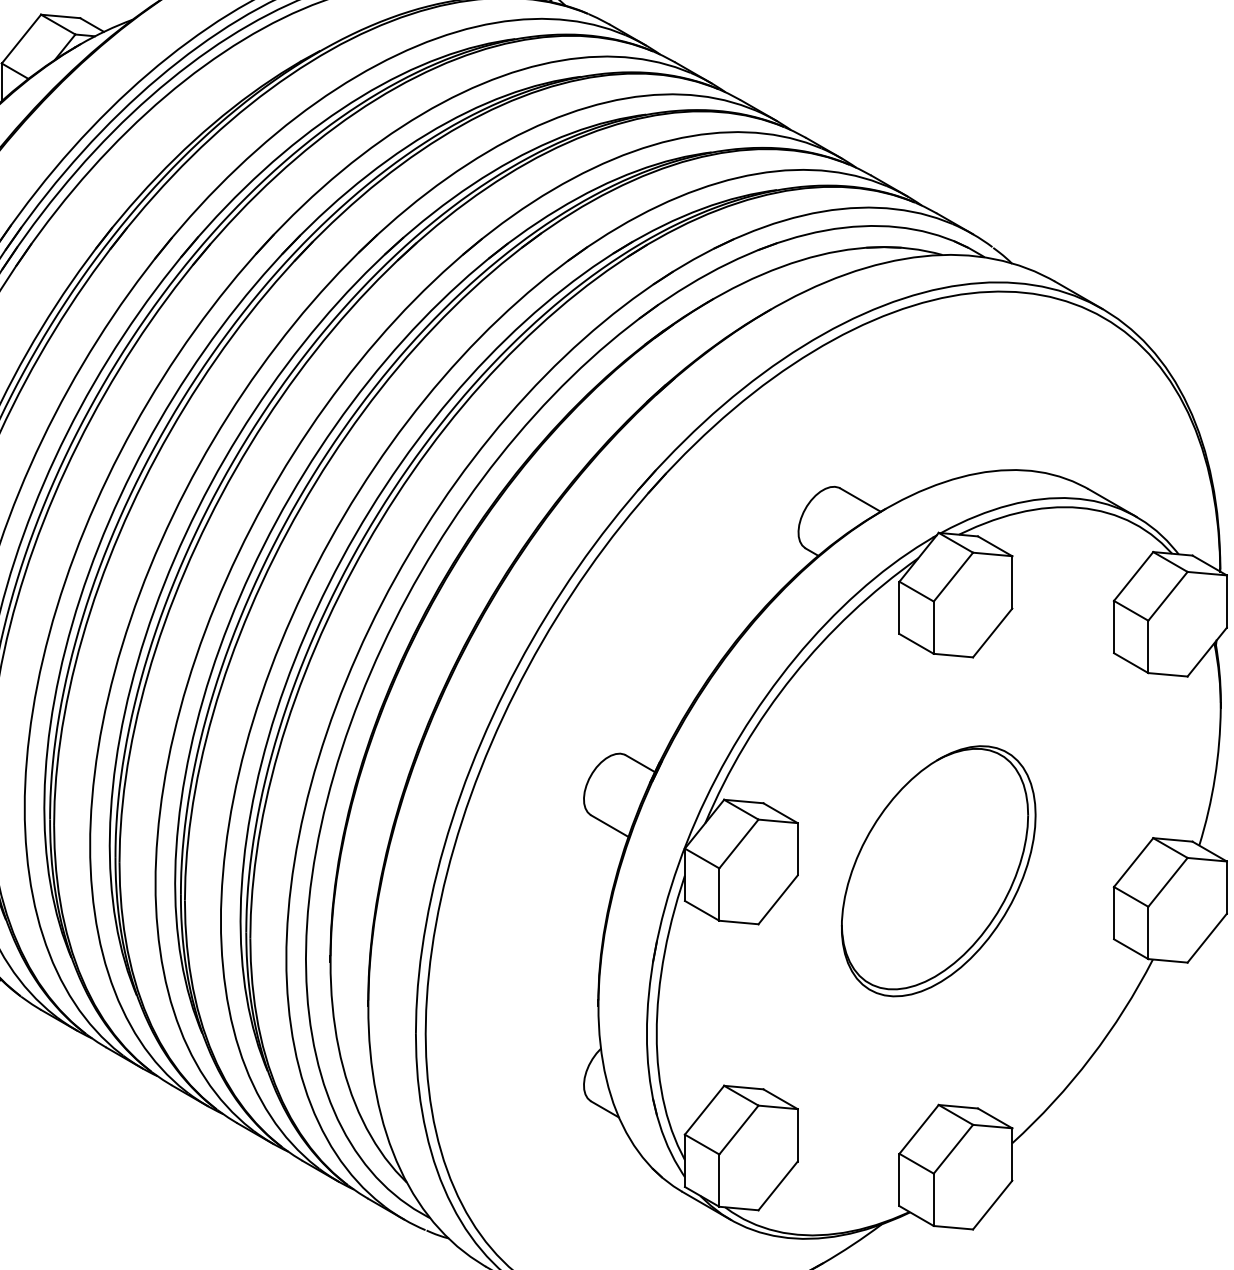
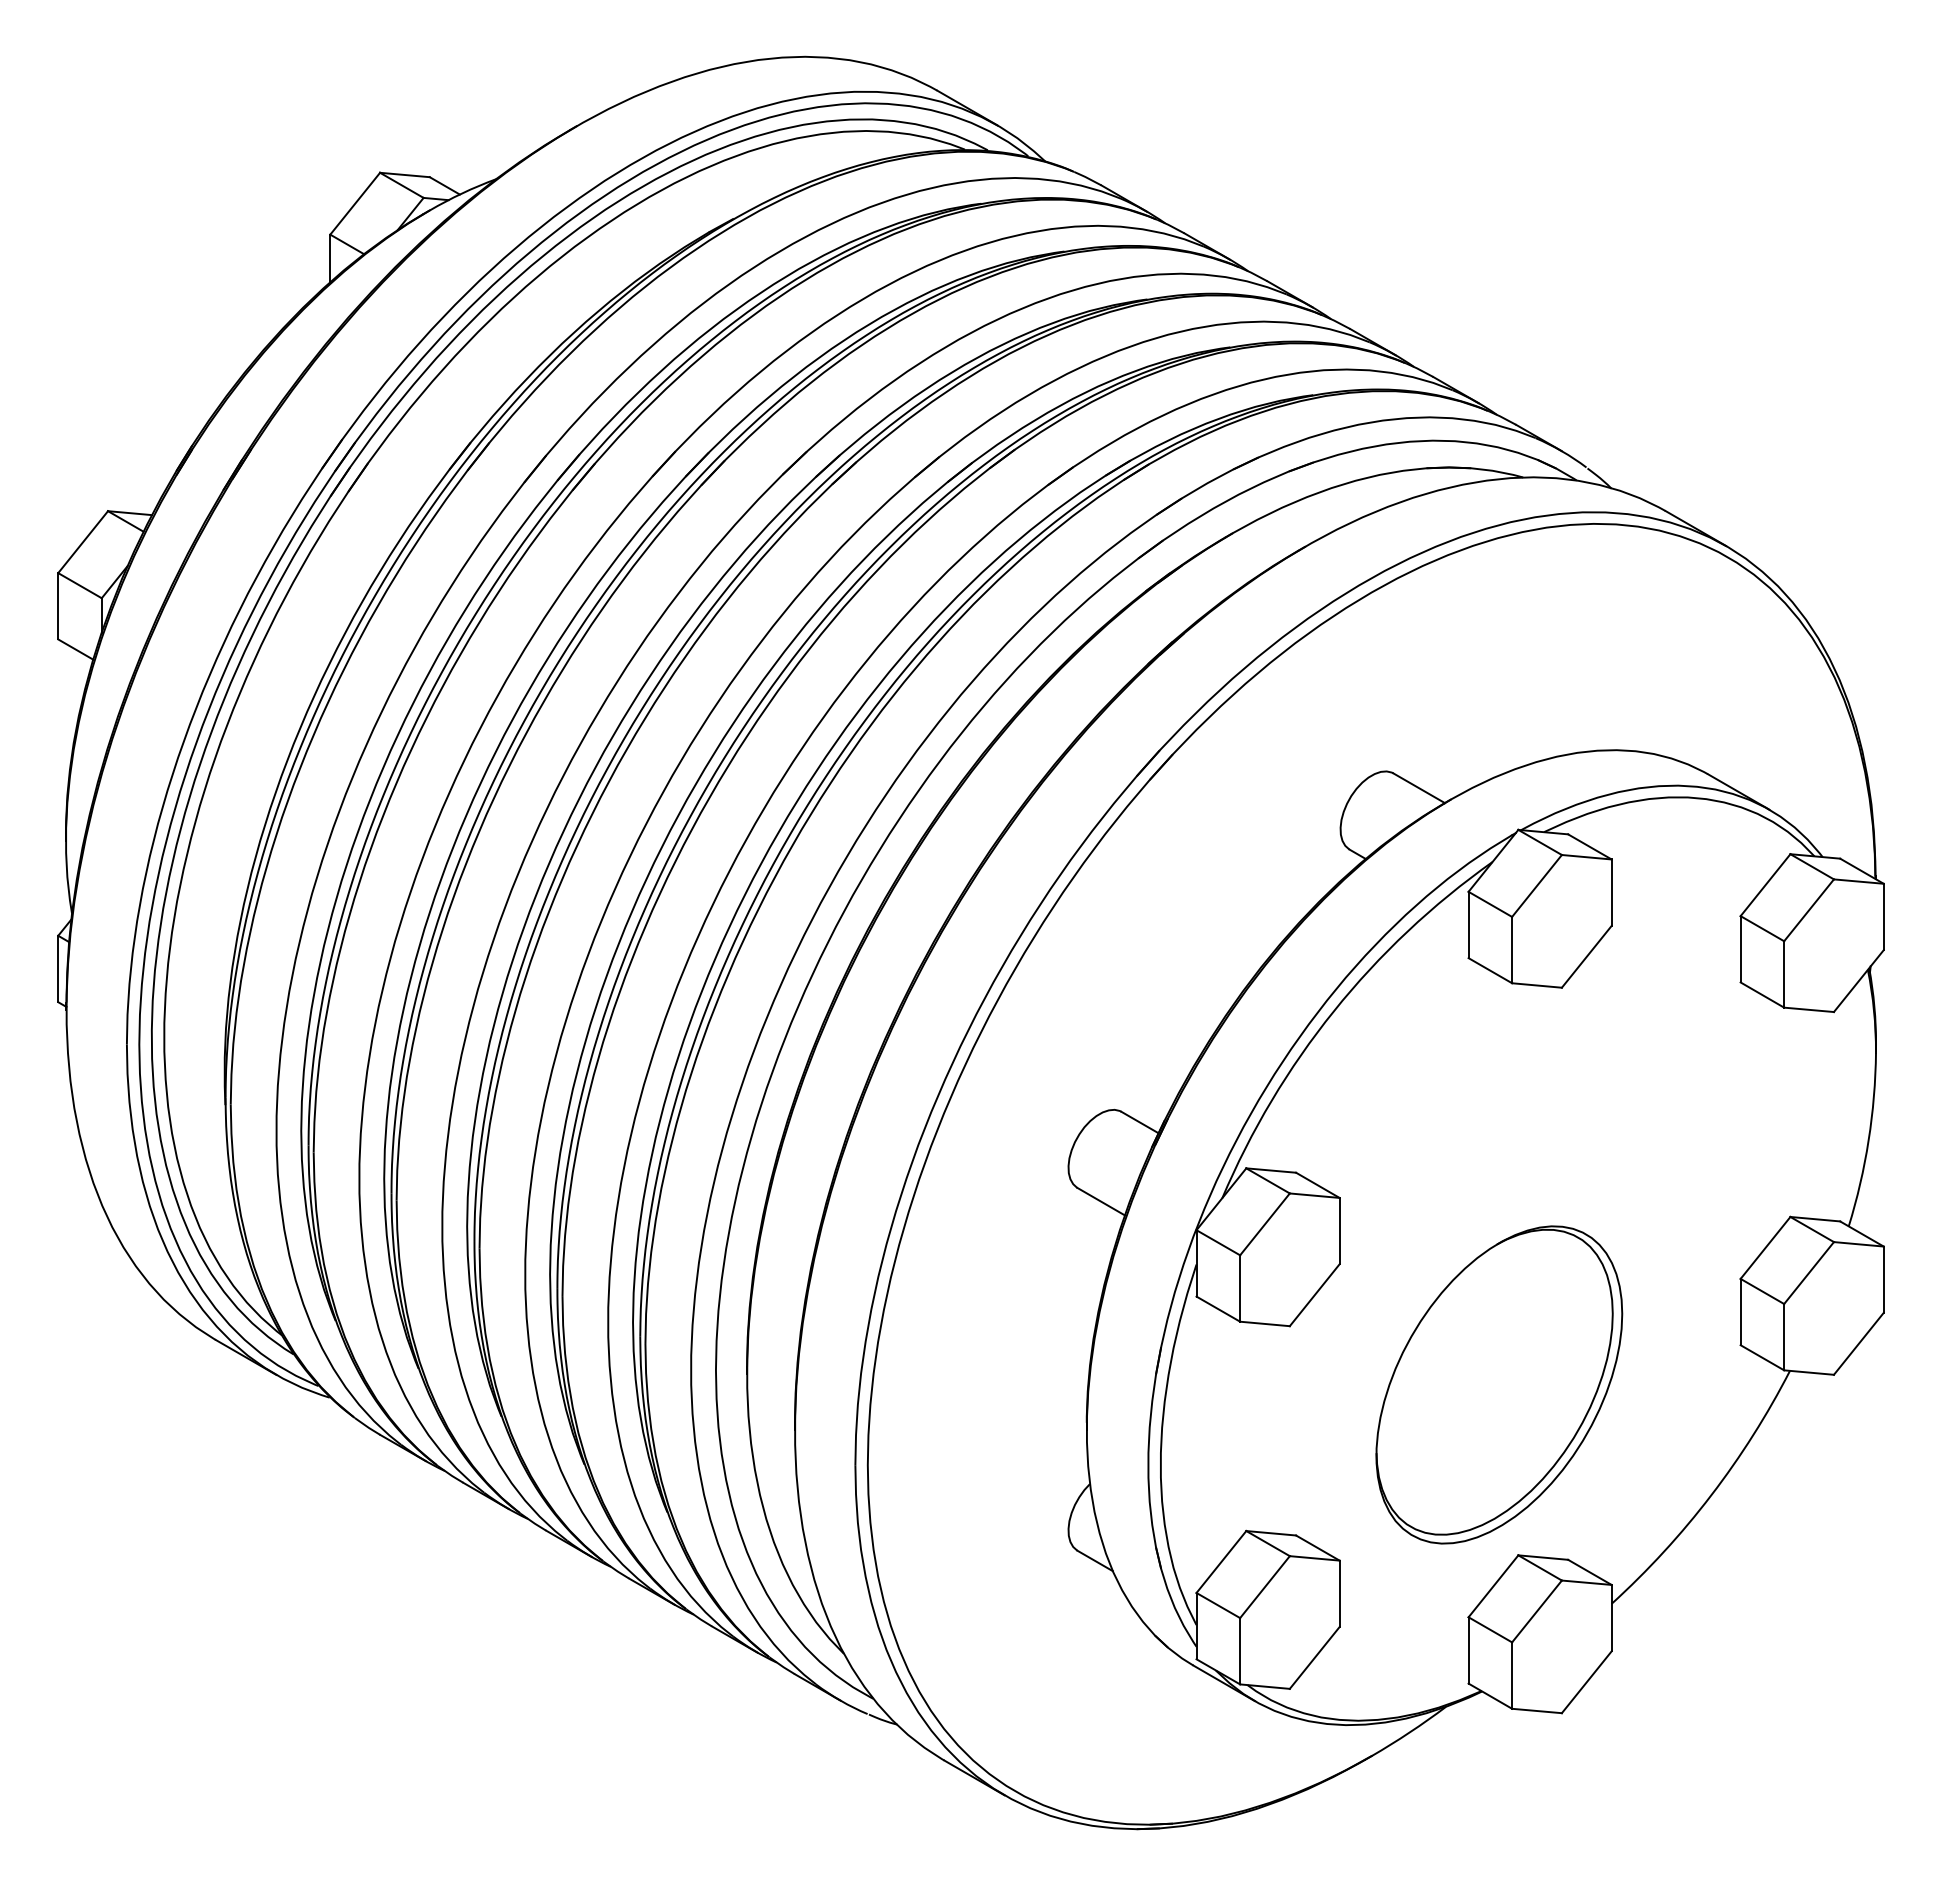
part: (938, 870) -> (1499, 1384), moved

